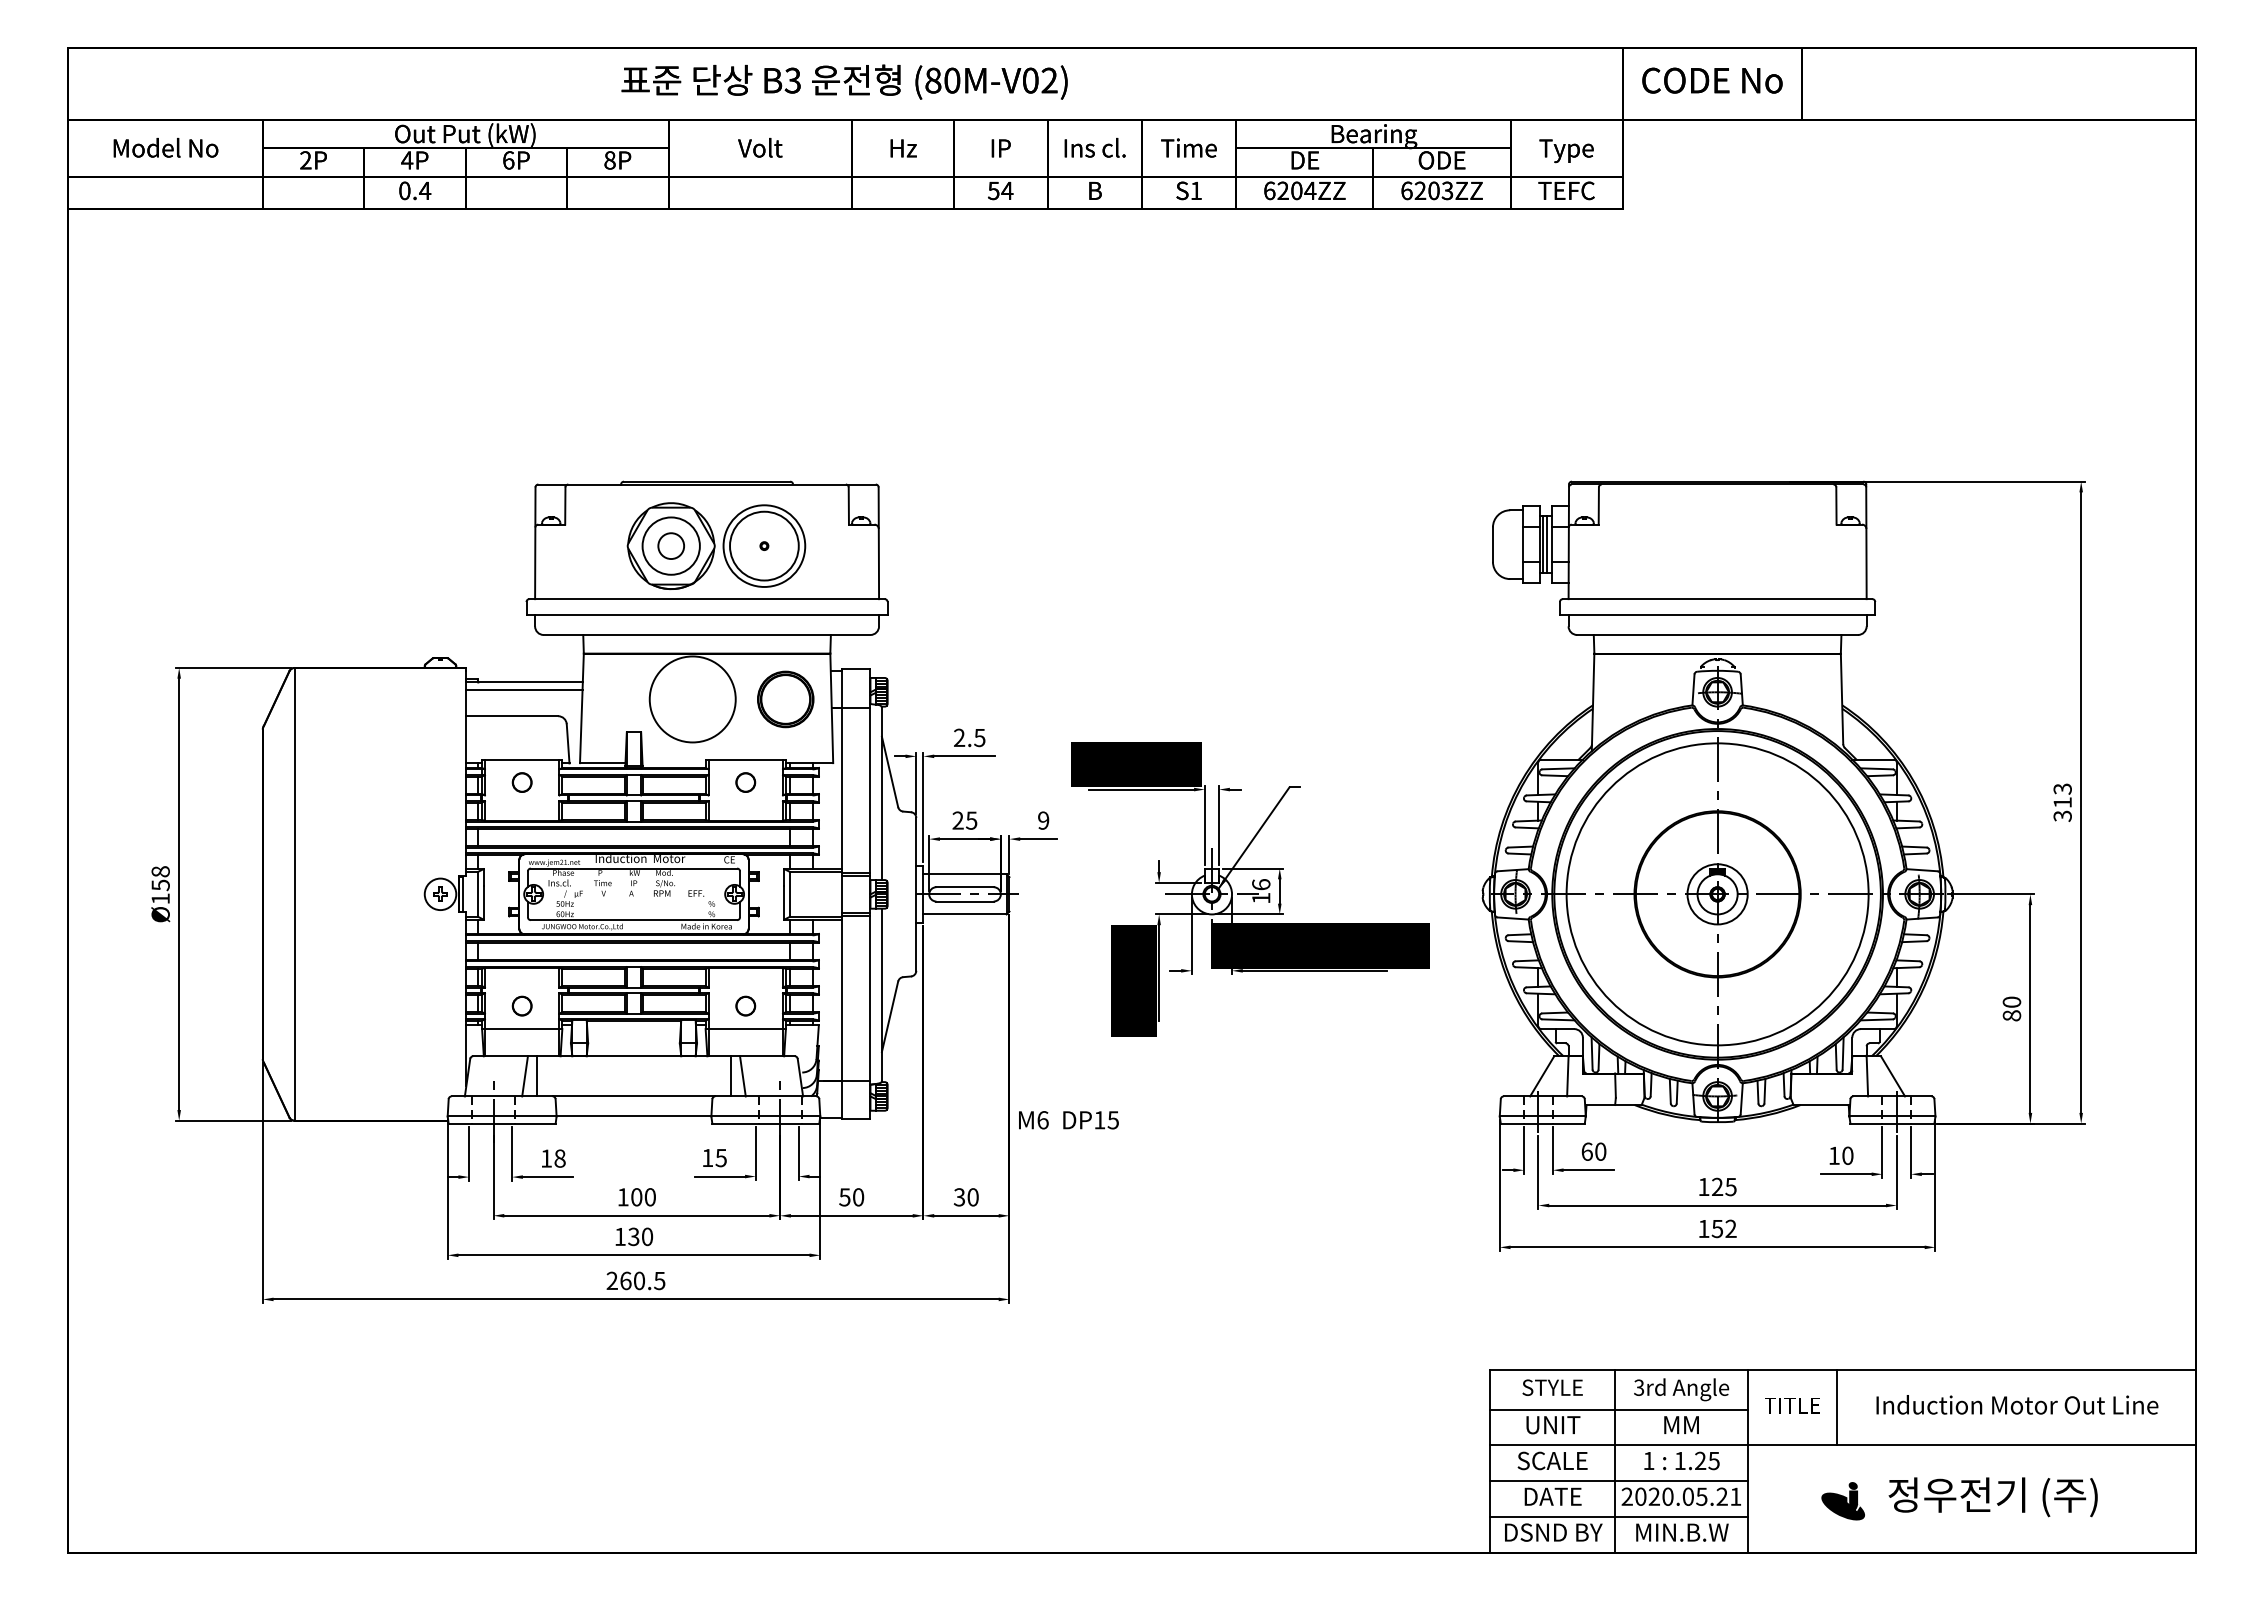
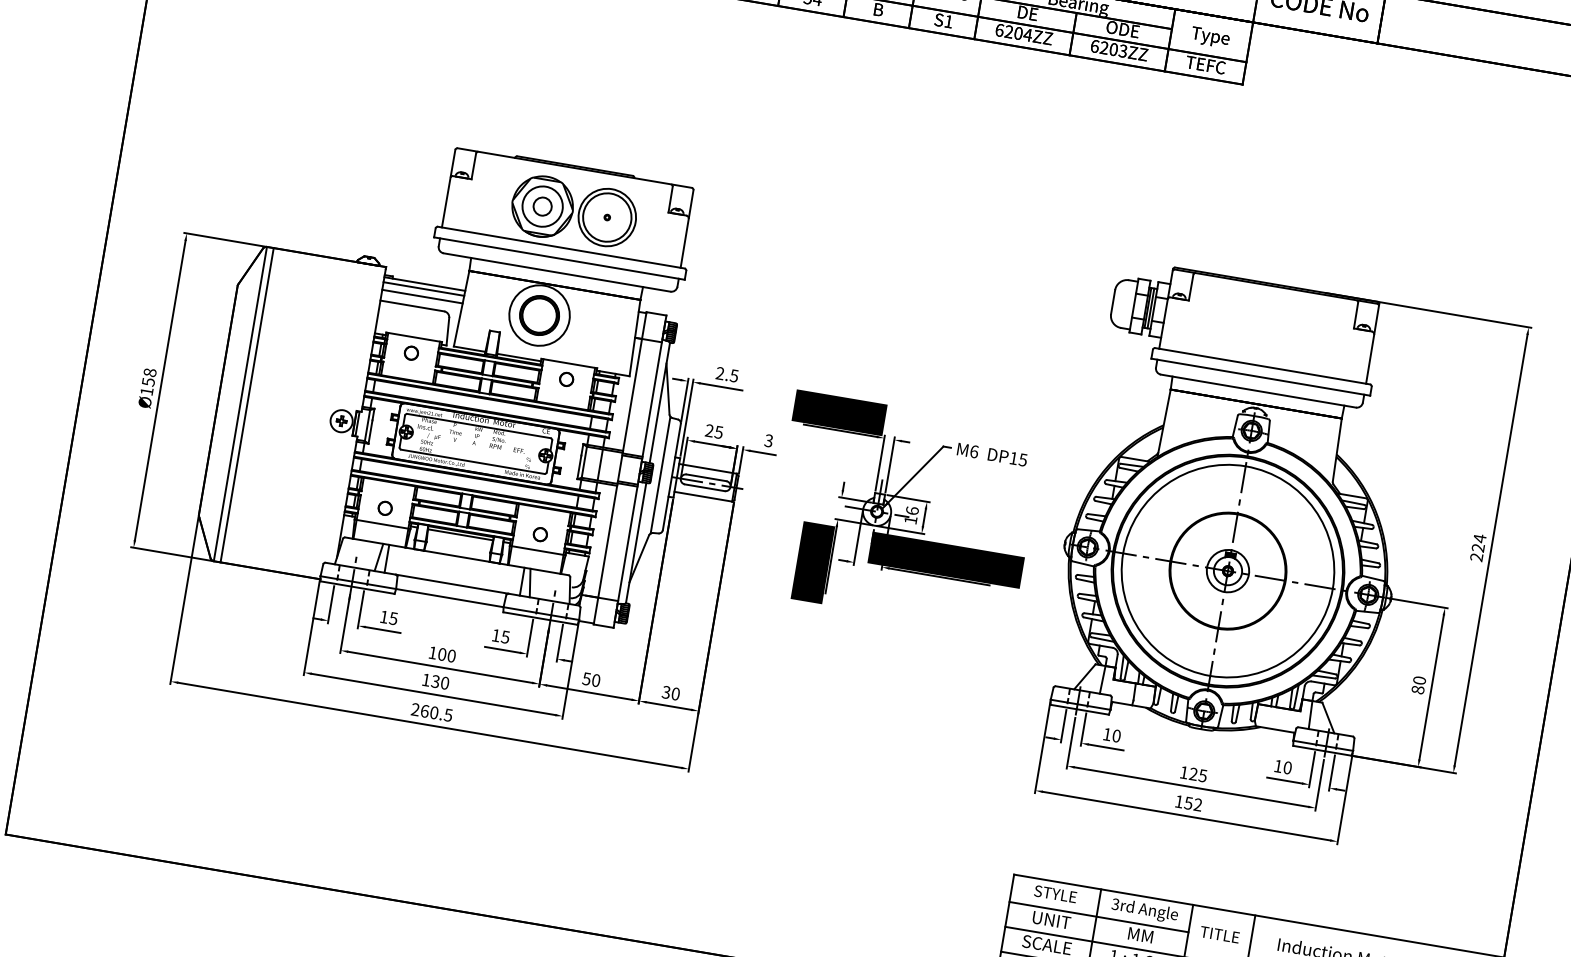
part: (785, 699) -> (539, 315), moved
line: (524, 700) -> (422, 296), added
line: (673, 763) -> (518, 357), added
text: (2062, 802) -> (1478, 547), 313 -> 224
text: (1043, 820) -> (768, 440), 9 -> 3
line: (304, 893) -> (247, 404), added
line: (813, 894) -> (600, 465), added
line: (900, 894) -> (660, 475), added
line: (633, 1025) -> (460, 534), added
text: (1068, 1120) -> (992, 454), moved
text: (1586, 1151) -> (1106, 734), 60 -> 10
text: (559, 1158) -> (393, 618), 18 -> 15

